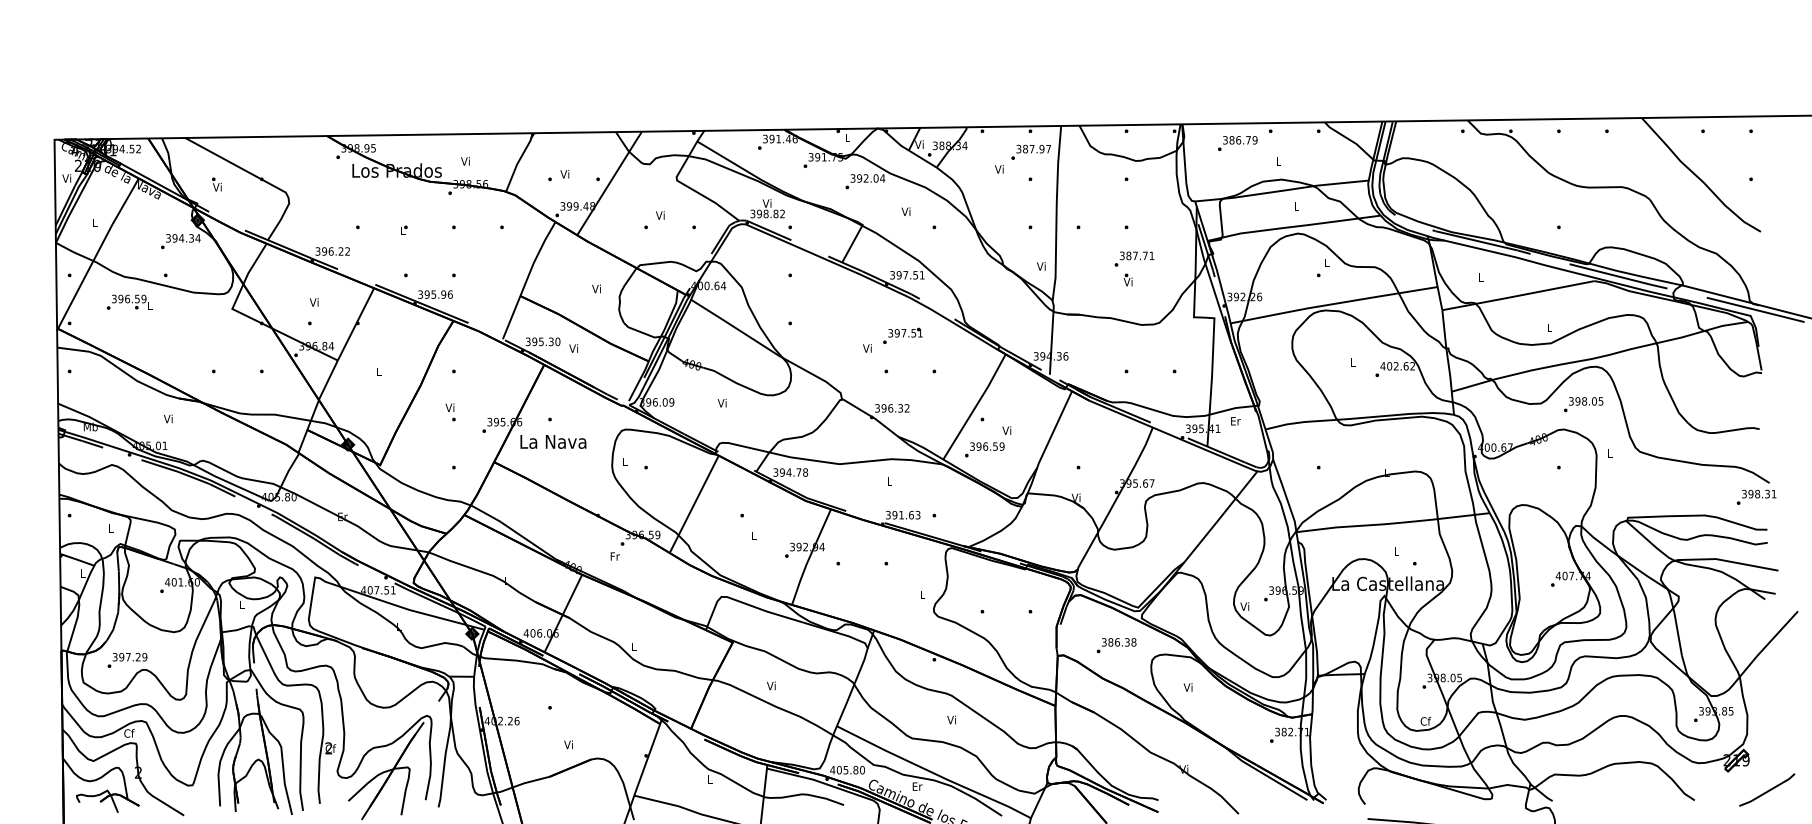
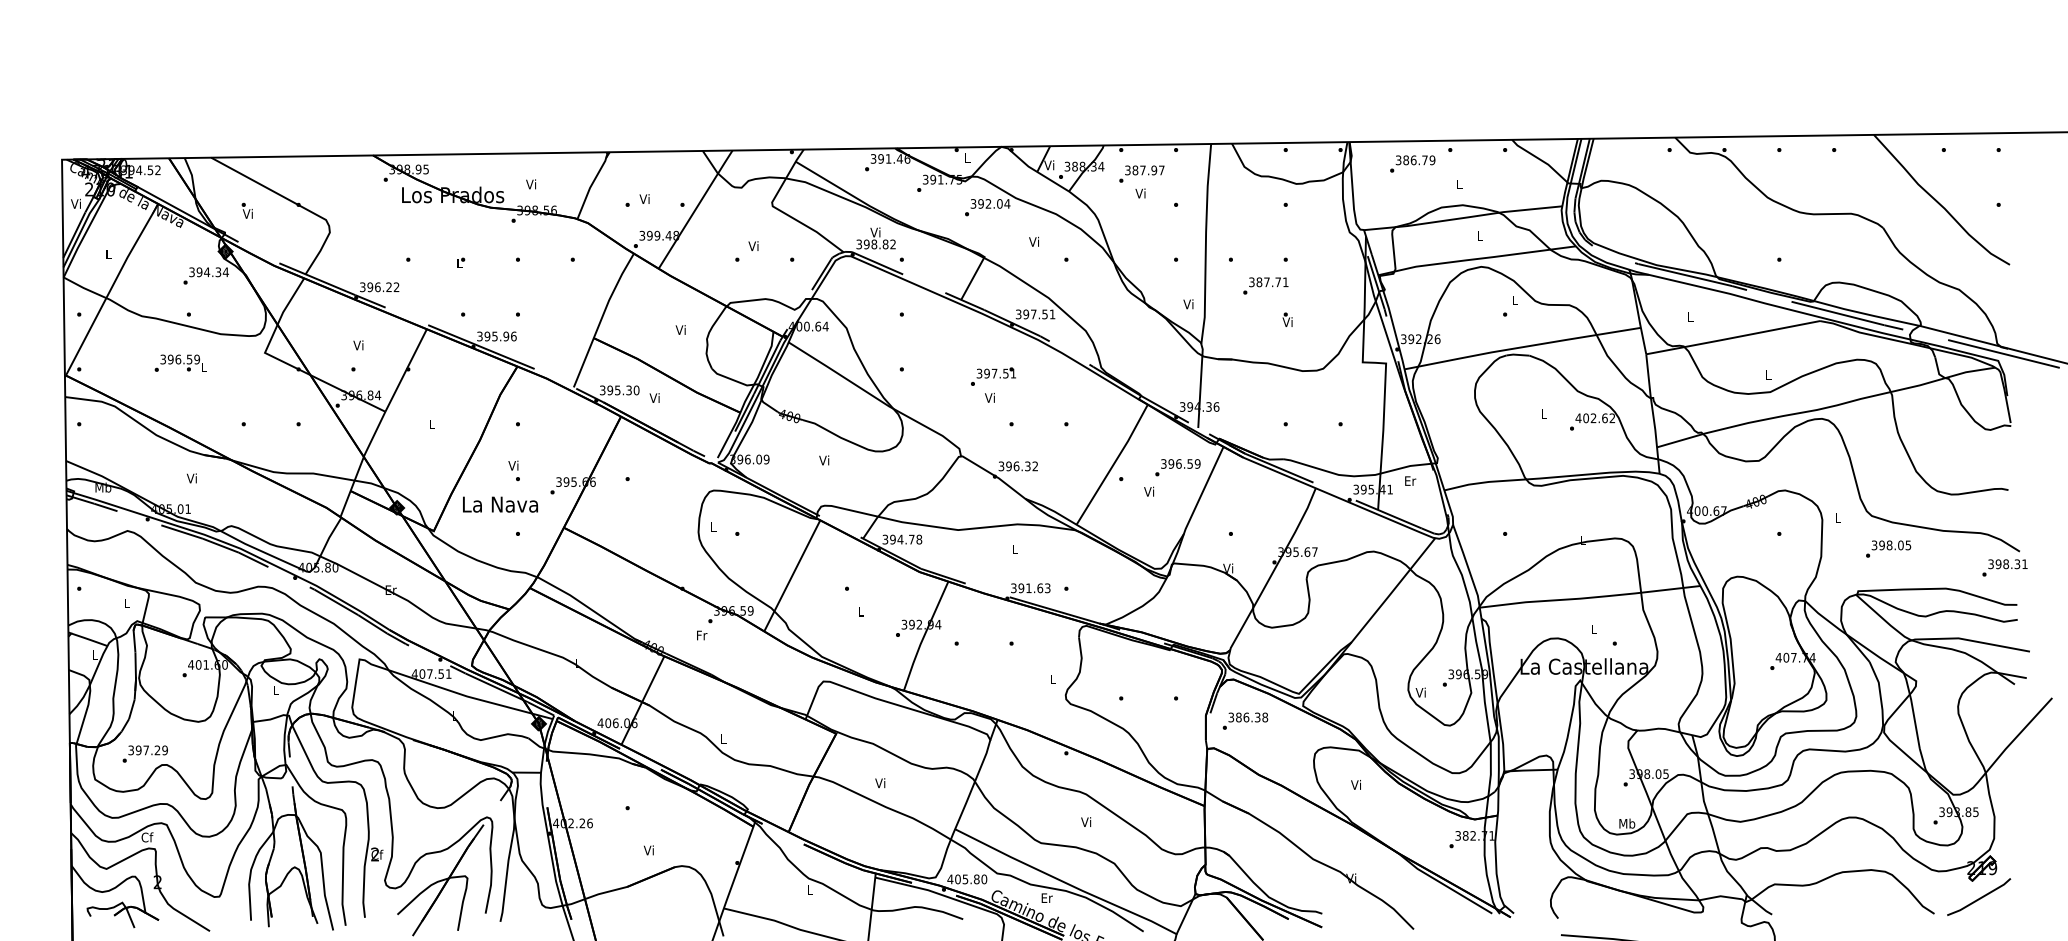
text: (1030, 151) -> (1141, 173), moved
text: (1134, 258) -> (1265, 285), moved
text: (129, 301) -> (180, 362), moved
text: (902, 335) -> (993, 376), moved
text: (1583, 404) -> (1888, 548), moved
text: (553, 441) -> (500, 504), moved
text: (984, 449) -> (1177, 467), moved
text: (1116, 645) -> (1245, 720), moved
text: (1425, 721) -> (1627, 823), Cf -> Mb
line: (1767, 790) -> (1979, 897), moved

